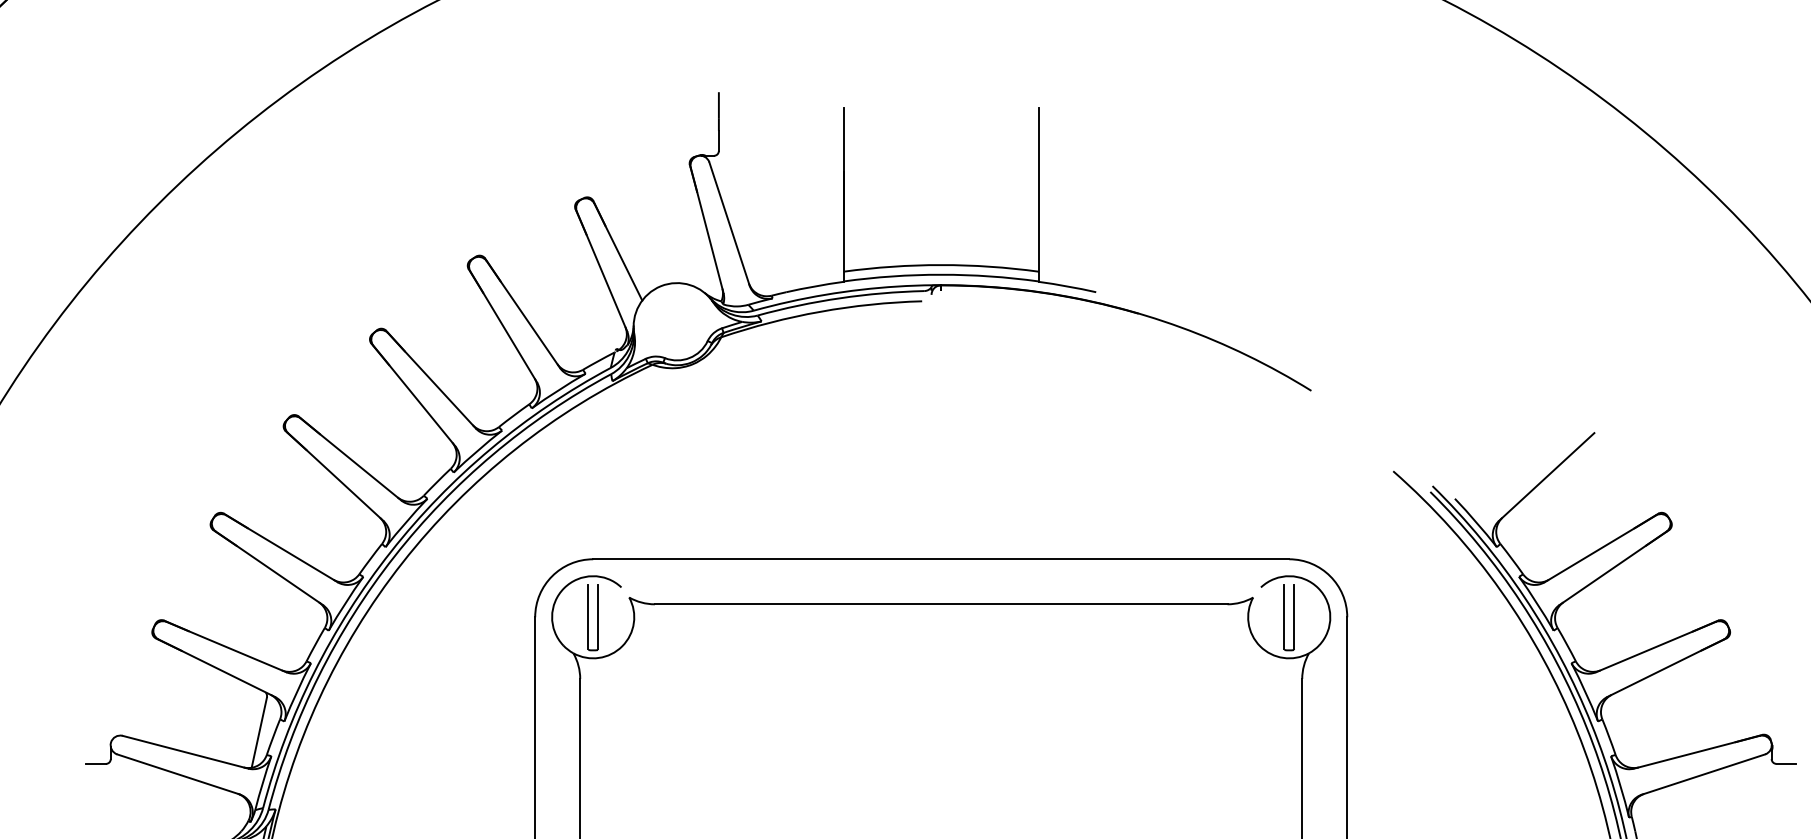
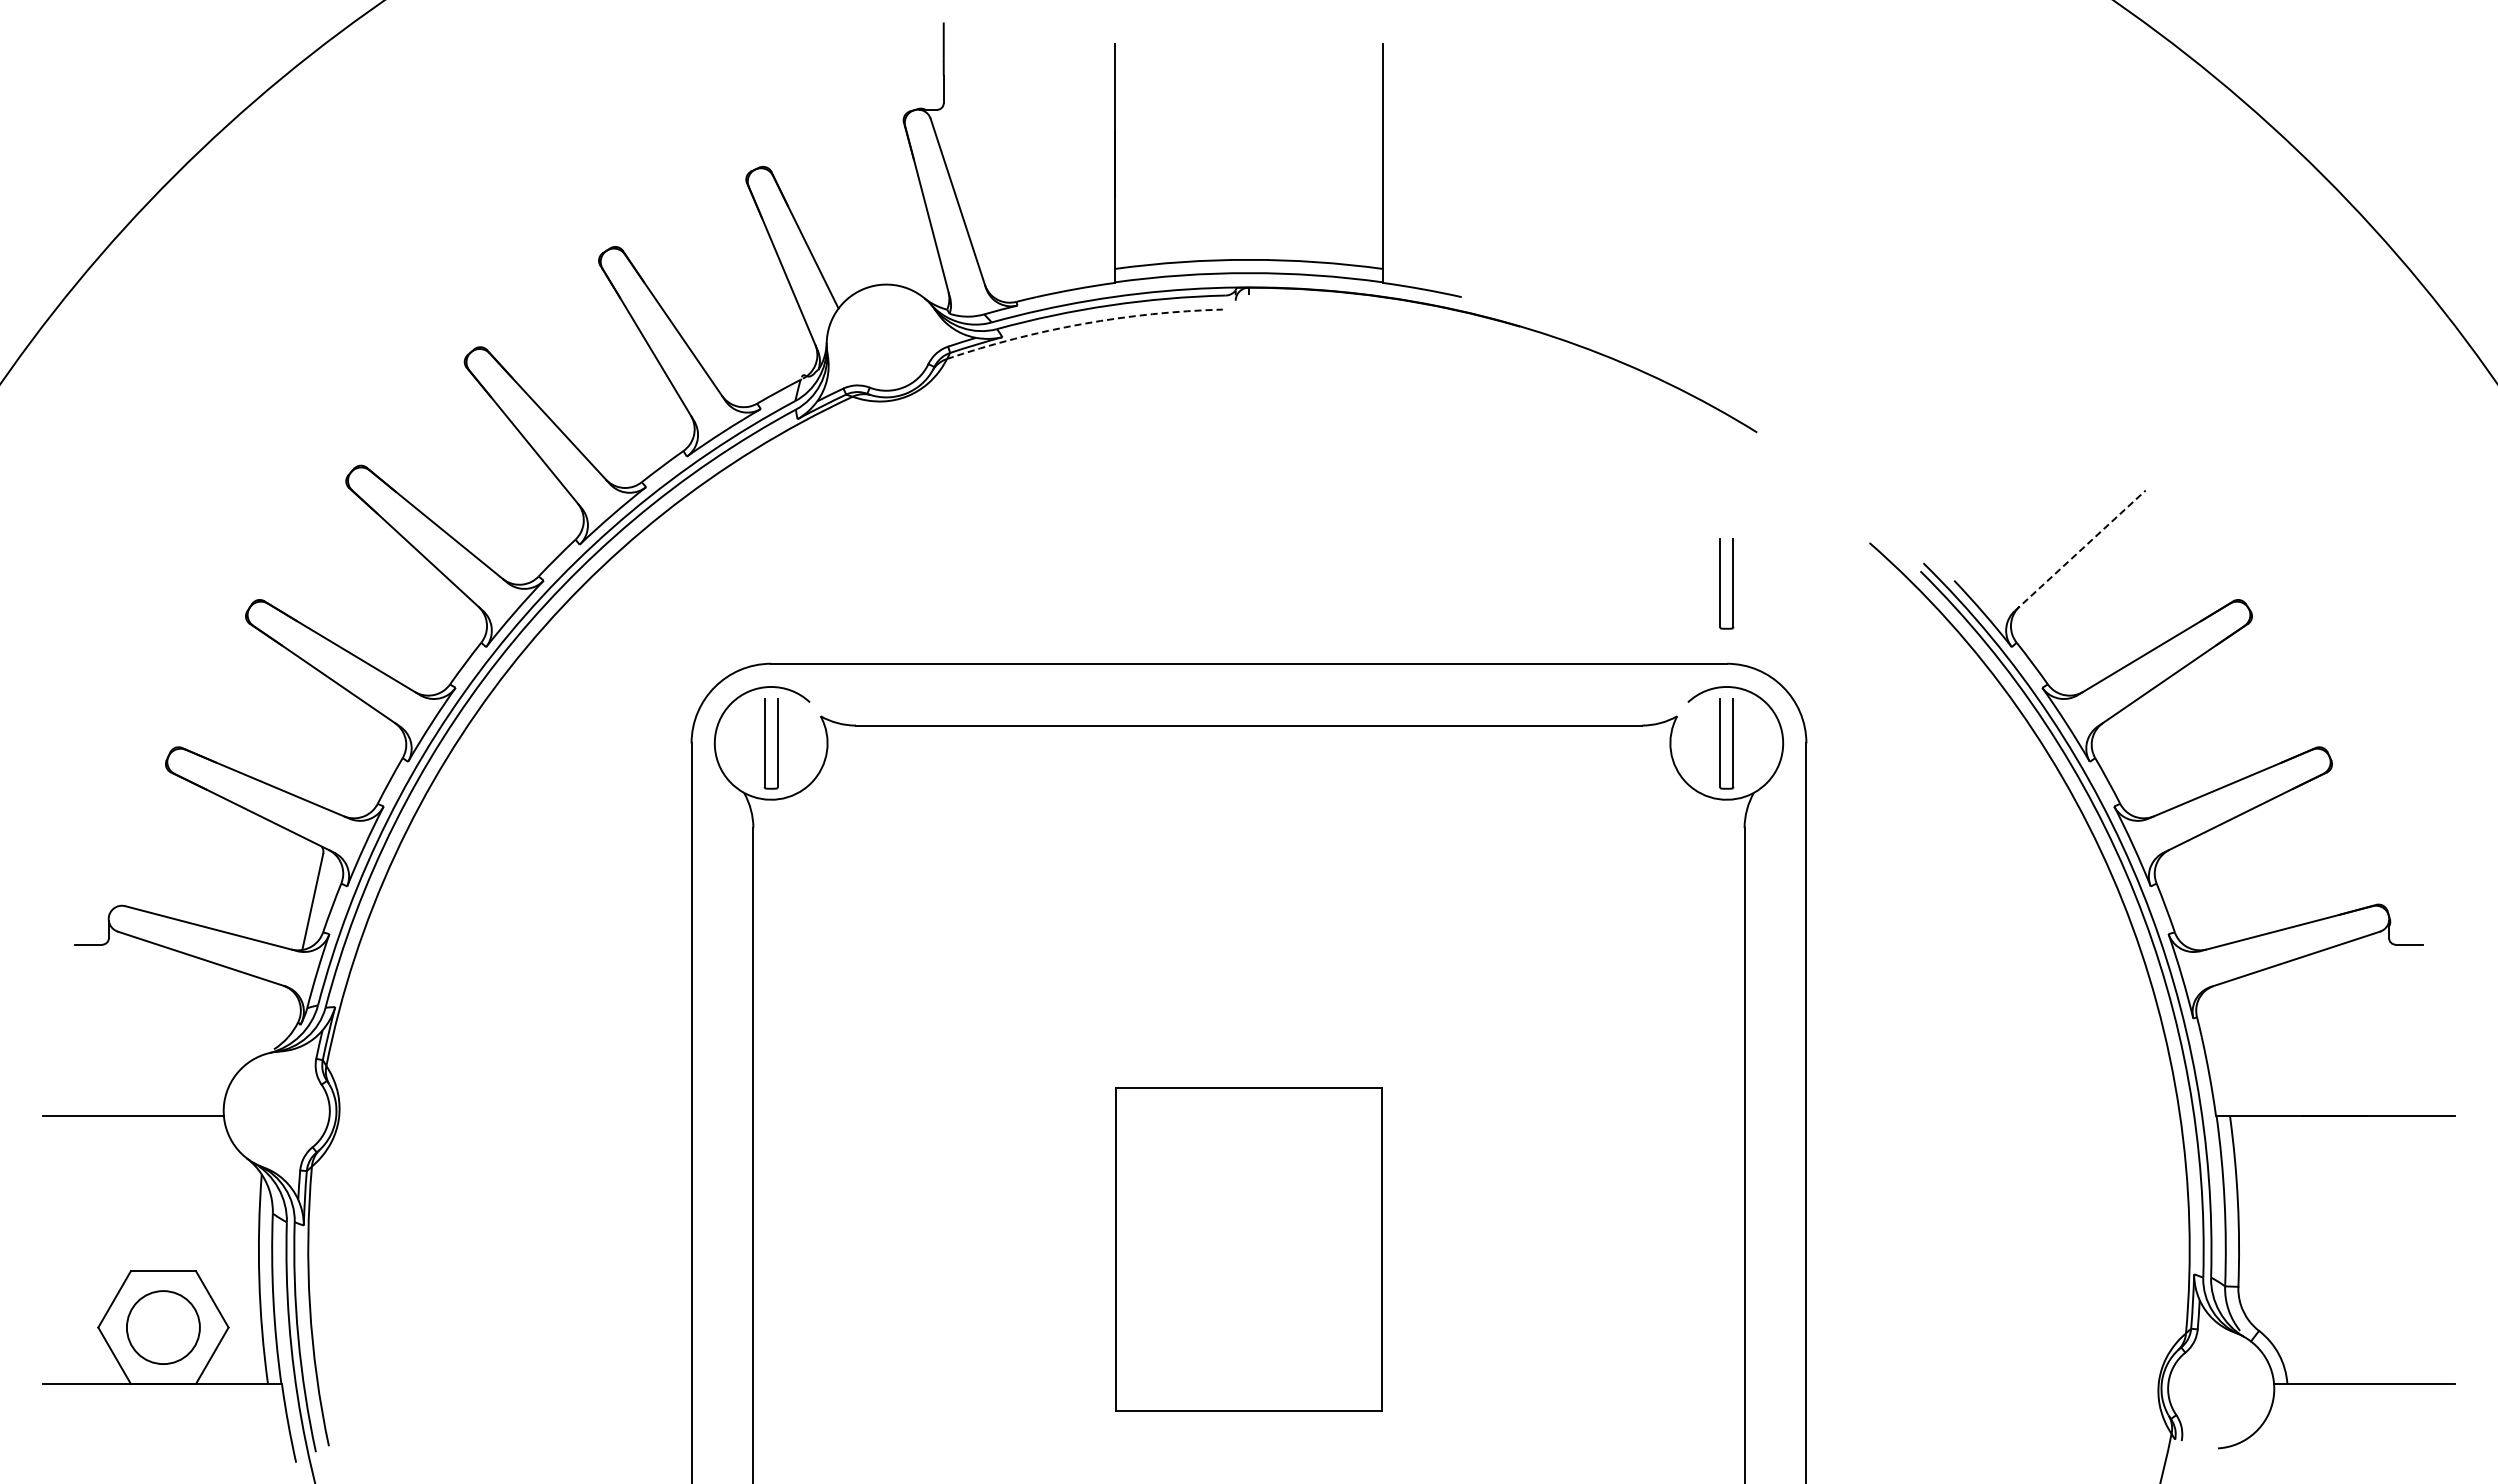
arc: (820, 311) -> (1083, 323), solid -> dashed
line: (1546, 476) -> (2080, 550), solid -> dashed
part: (1289, 500) -> (1726, 583), added

